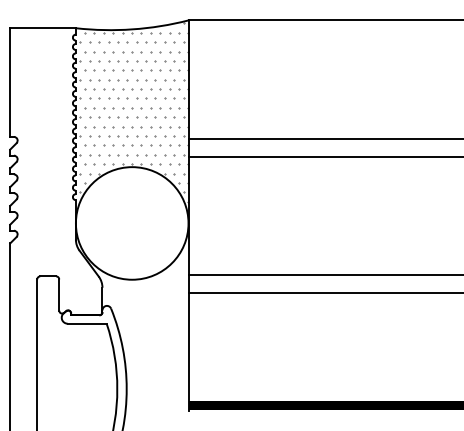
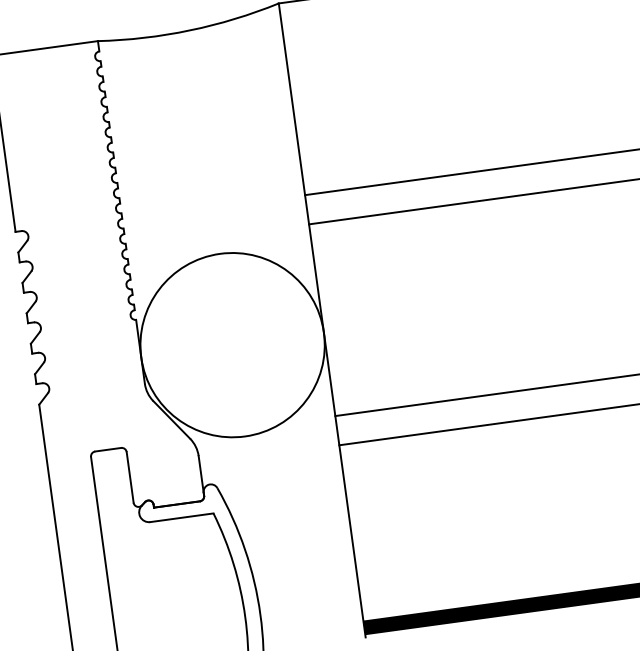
hatch: (134, 112) -> (211, 164), removed

